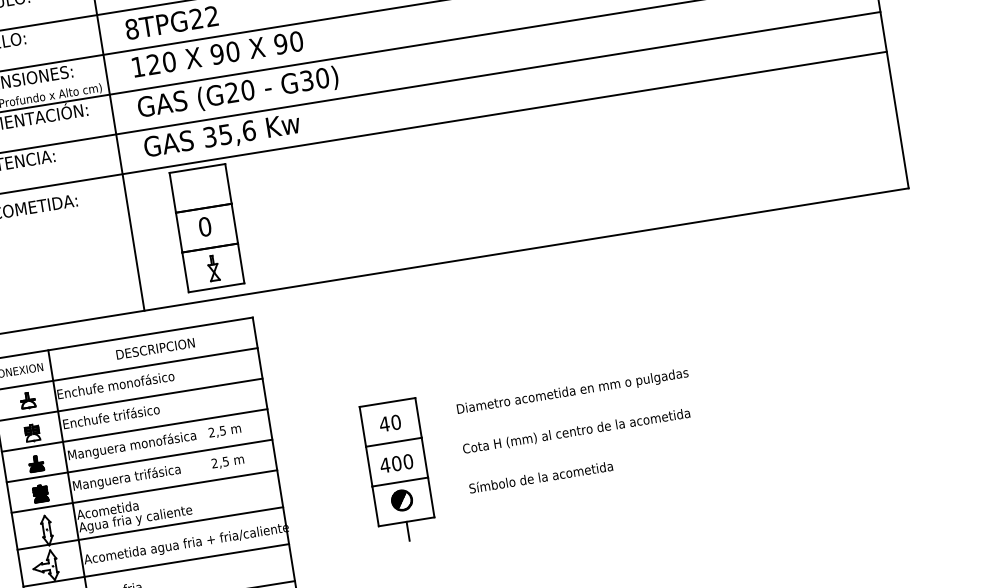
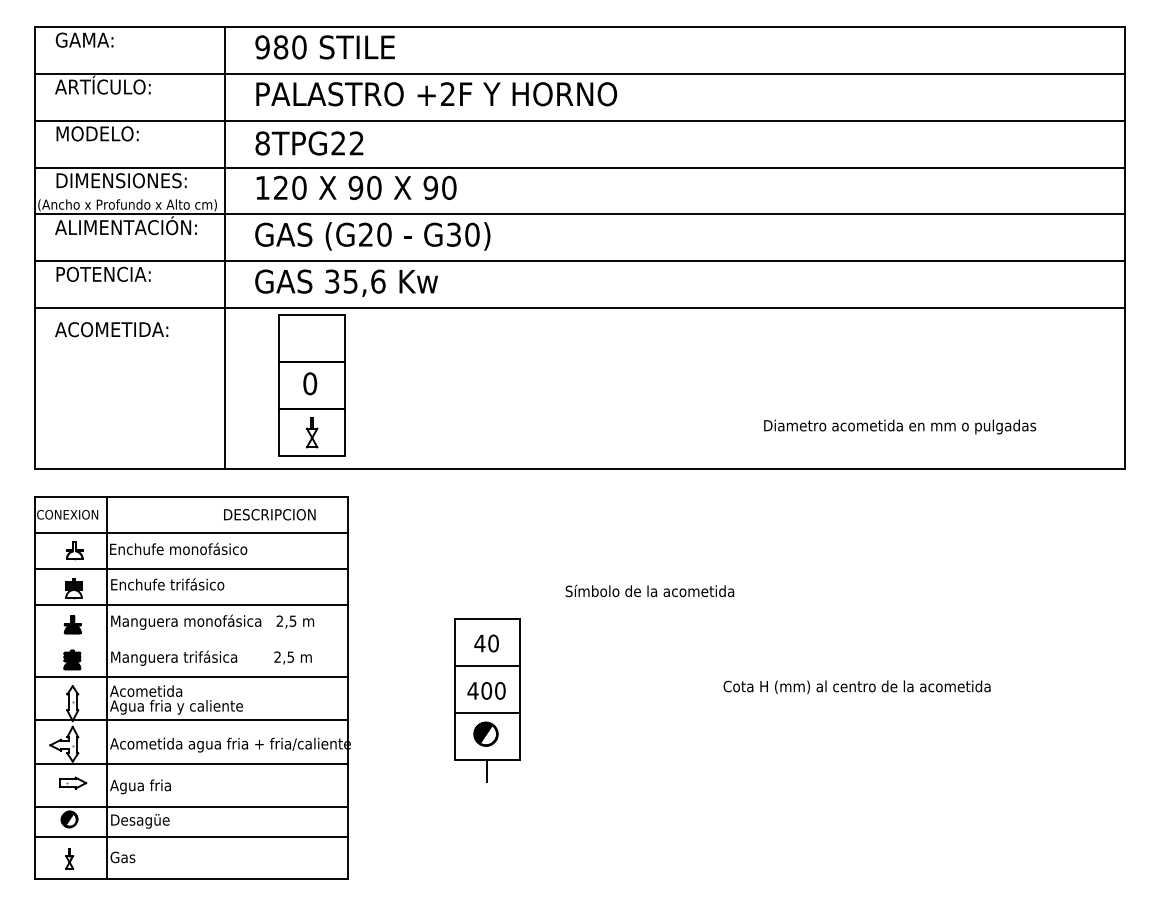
text: (155, 348) -> (269, 514), moved
text: (572, 391) -> (899, 426), moved
text: (576, 431) -> (856, 687), moved
line: (139, 460) -> (191, 640), removed
text: (540, 476) -> (649, 590), moved

